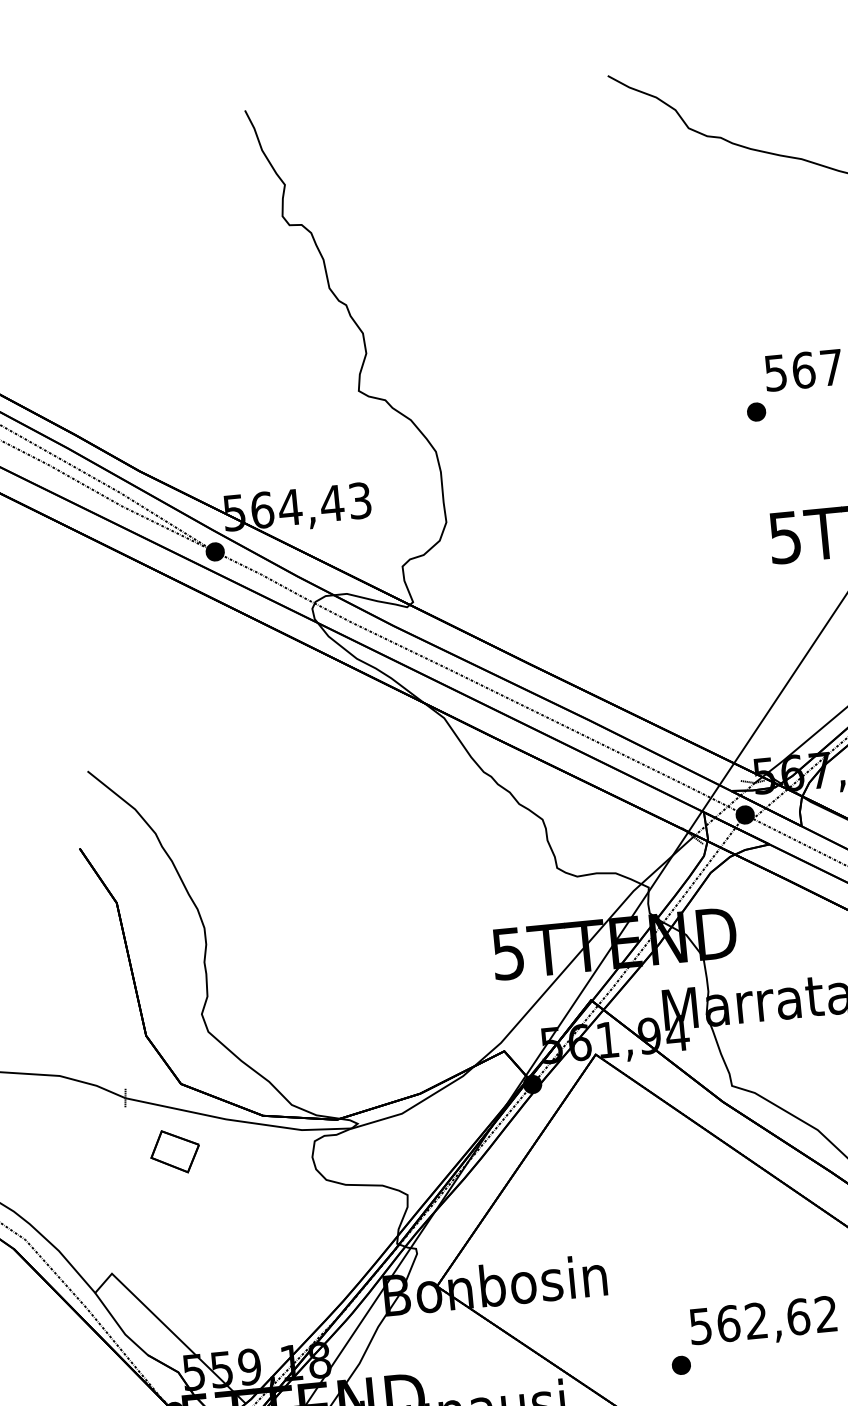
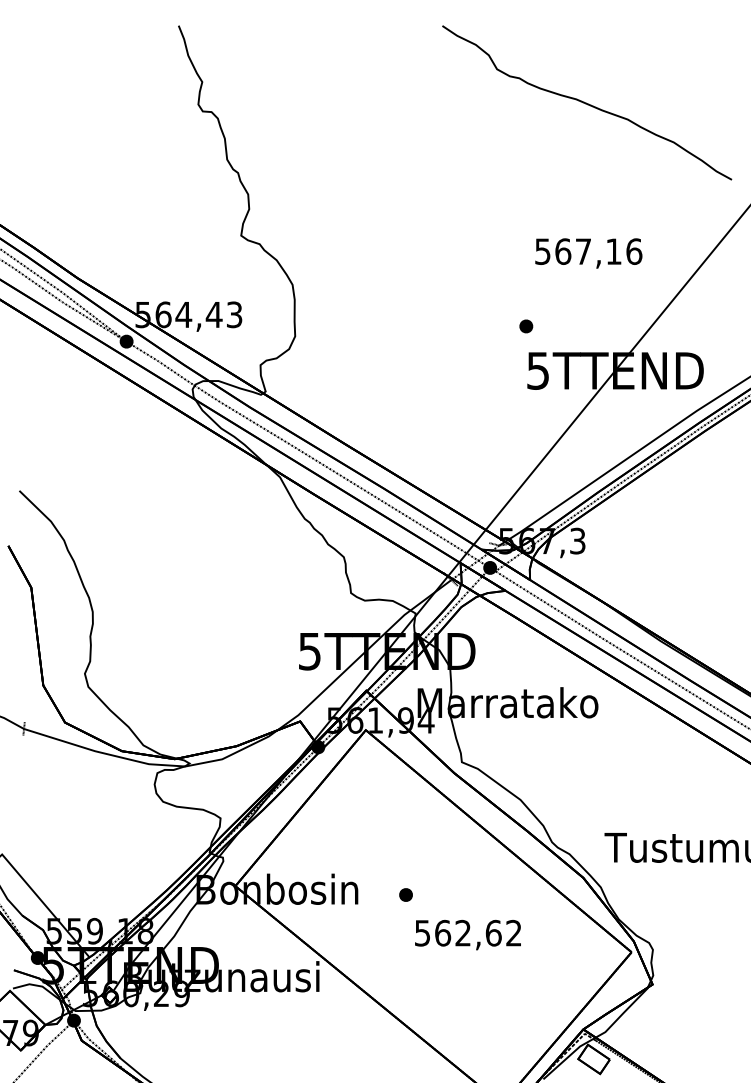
part: (756, 412) -> (526, 326), moved
part: (174, 1151) -> (55, 770), removed
part: (680, 1364) -> (405, 894), moved

